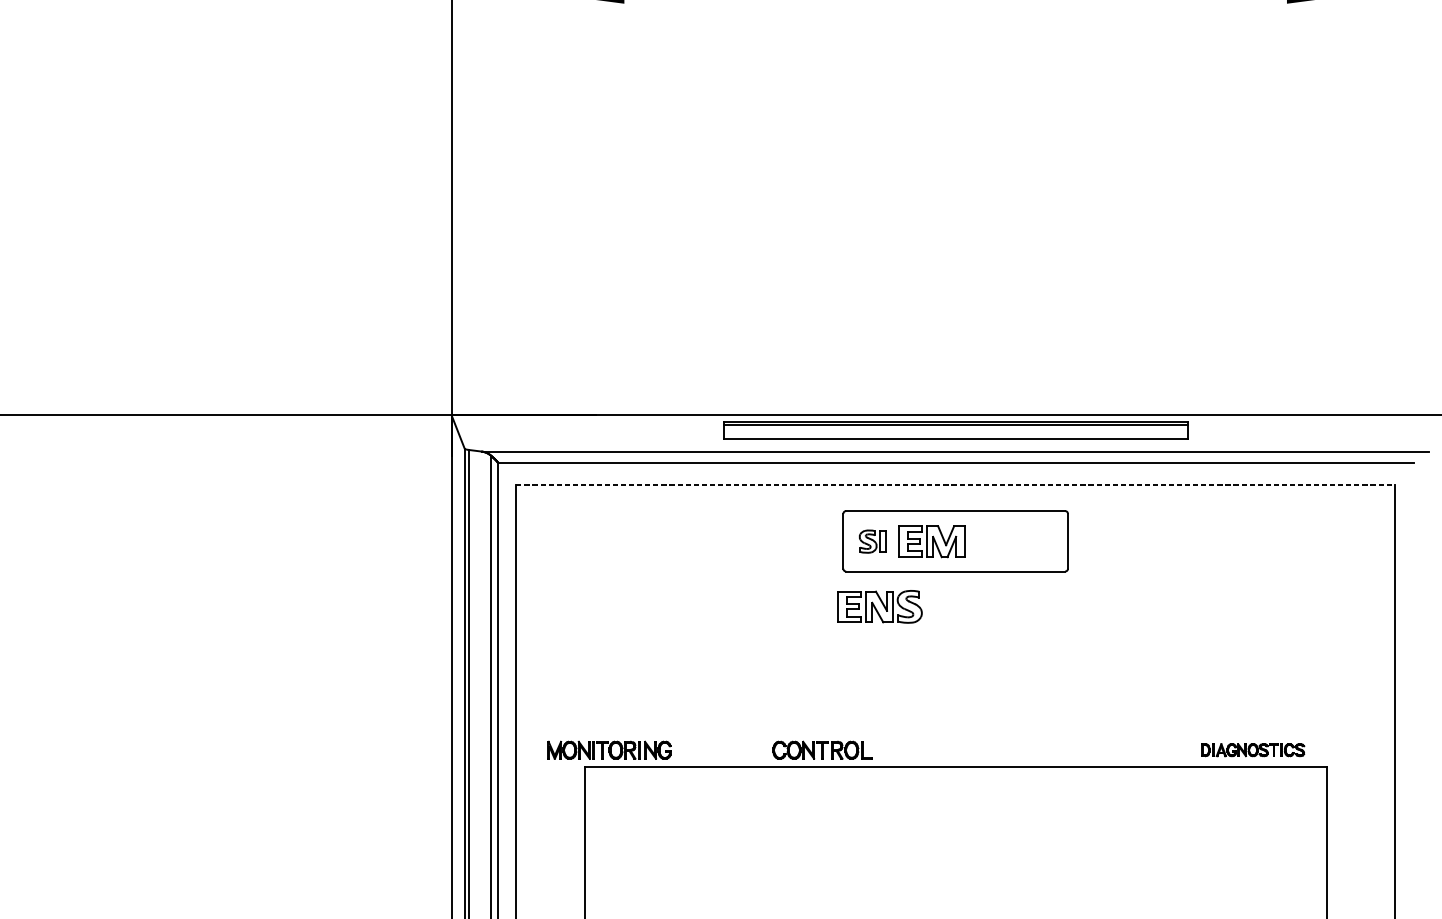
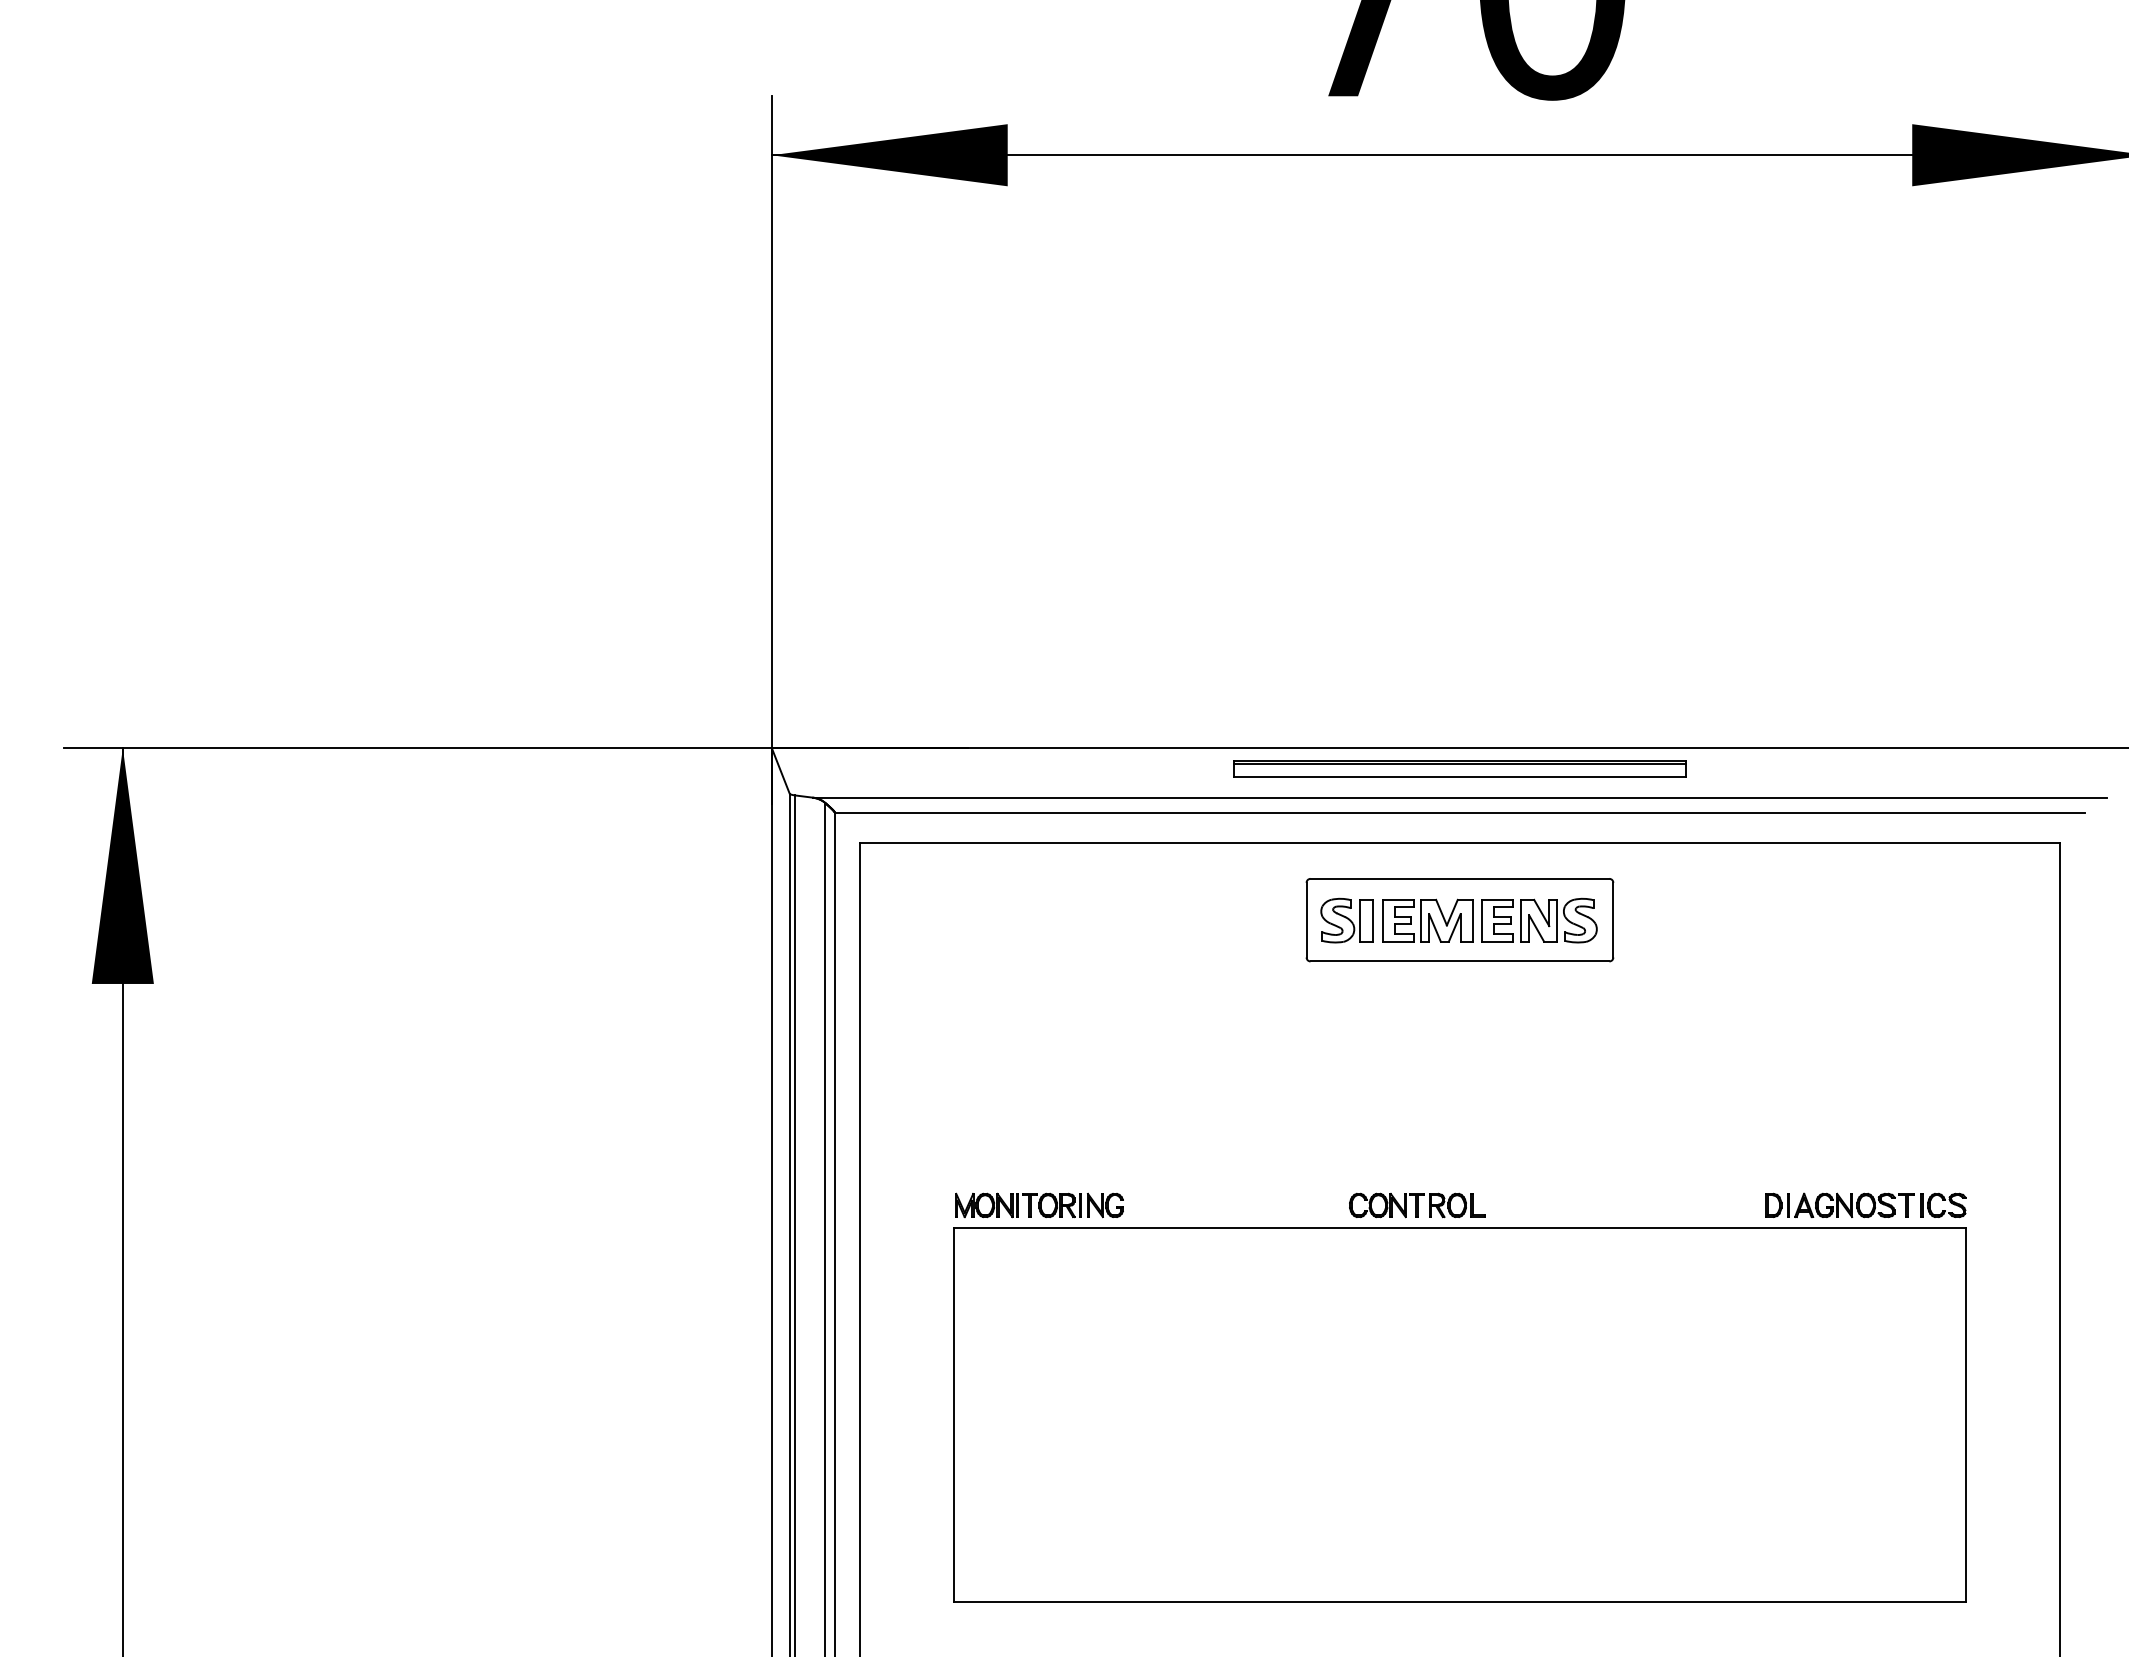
part: (955, 430) -> (1459, 768), size x0.71
line: (955, 484) -> (1459, 842), dashed -> solid
part: (872, 541) -> (1346, 920), size x1.43
part: (879, 606) -> (1539, 920), moved
part: (1252, 749) -> (1865, 1204), size x1.43
part: (609, 750) -> (1039, 1205), moved
part: (822, 750) -> (1417, 1205), moved

